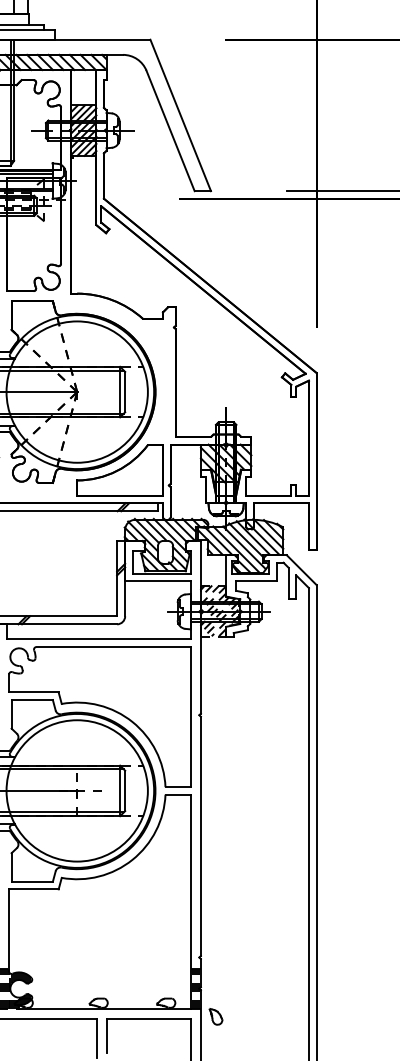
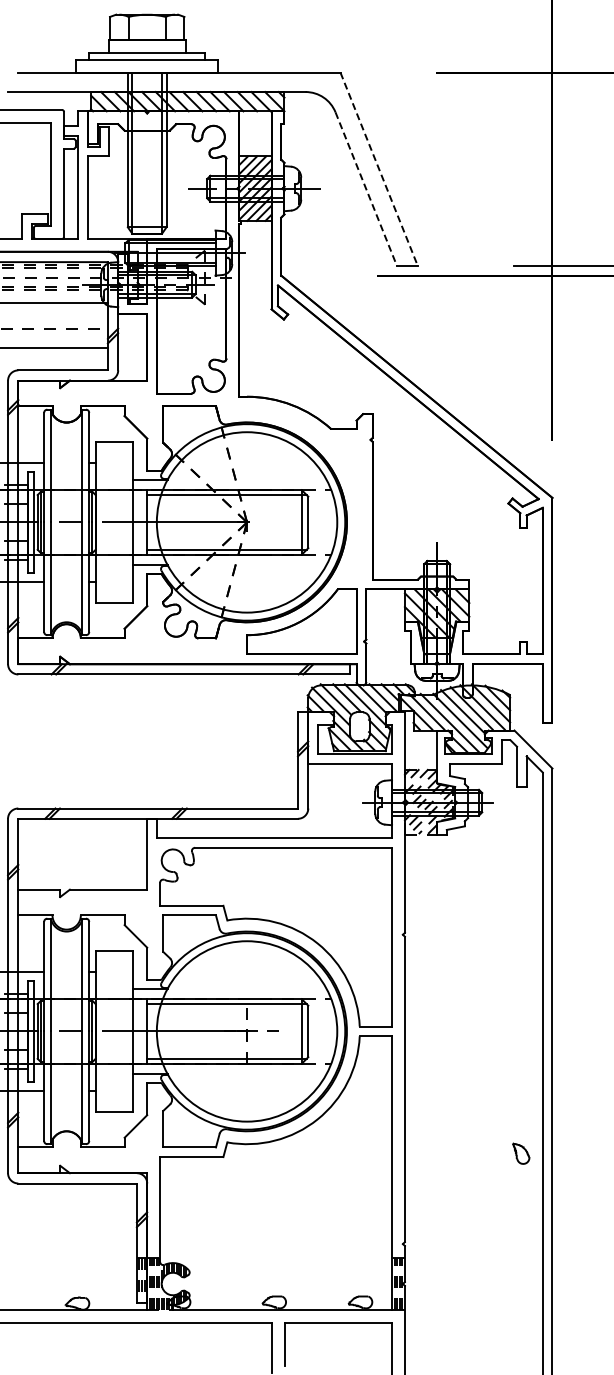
line: (180, 115) -> (379, 169), solid -> dashed
line: (170, 131) -> (366, 189), solid -> dashed
part: (216, 1016) -> (521, 1153), moved

